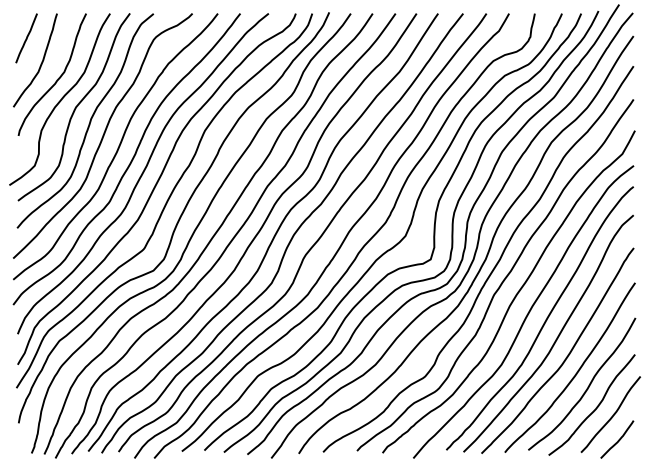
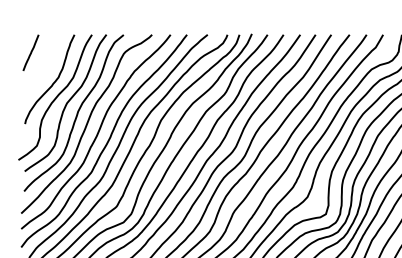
curve: (40, 63) -> (41, 71), removed

